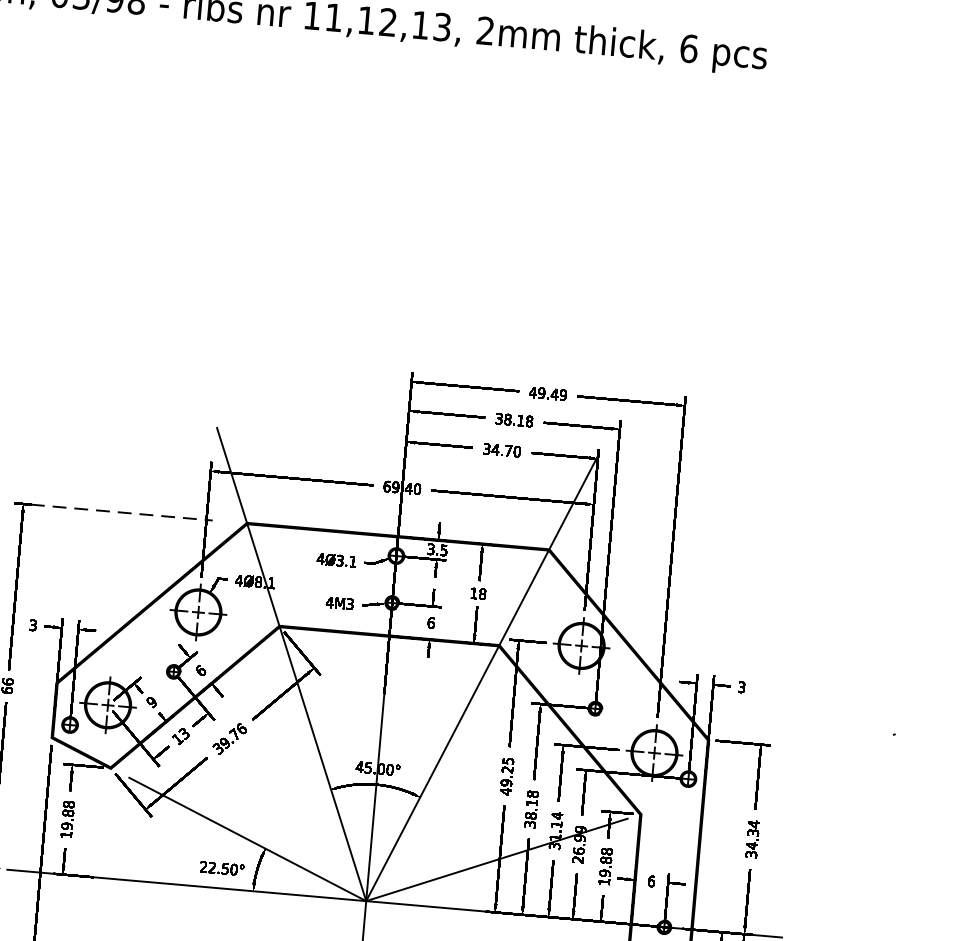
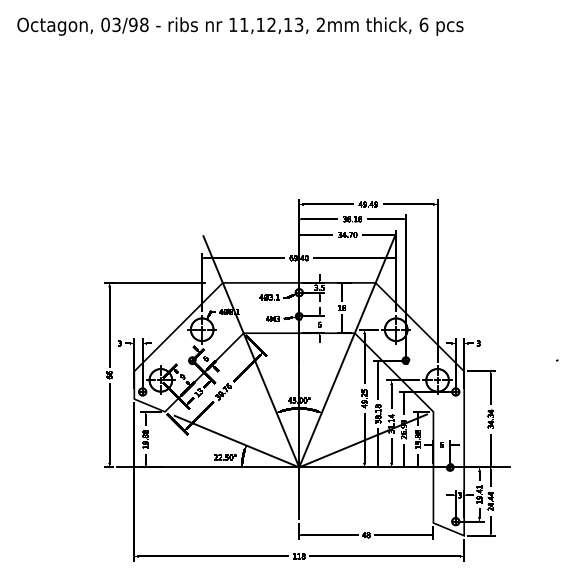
line: (122, 511) -> (159, 282), dashed -> solid

